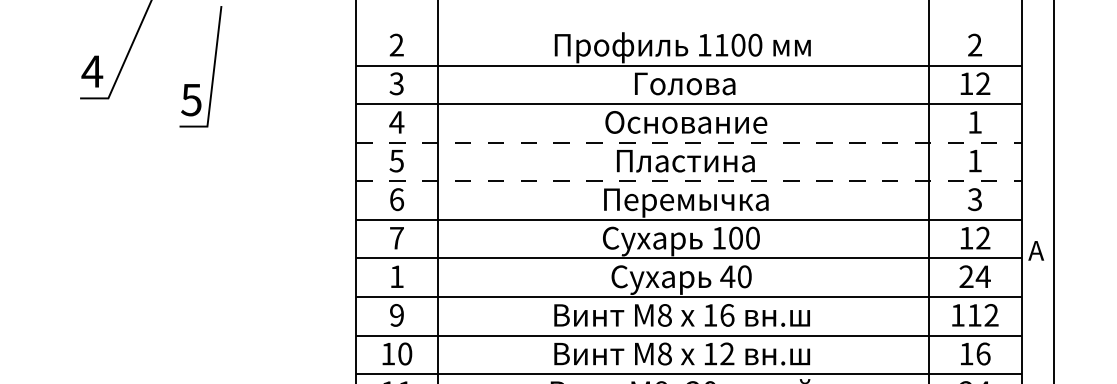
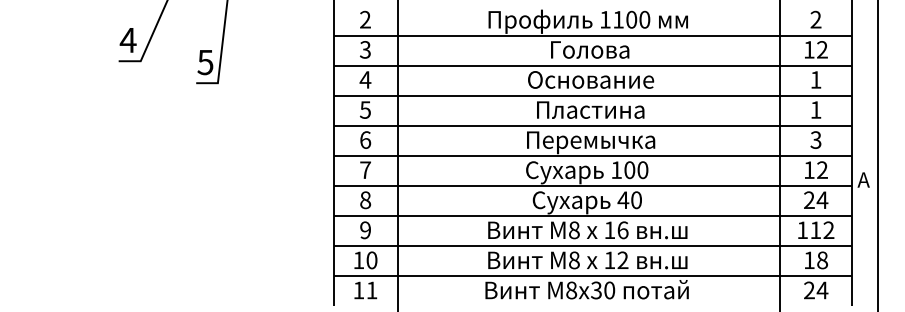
line: (689, 142) -> (593, 95), dashed -> solid
line: (689, 180) -> (593, 125), dashed -> solid
text: (396, 277) -> (365, 200), 1 -> 8
text: (983, 354) -> (822, 260), 16 -> 18

